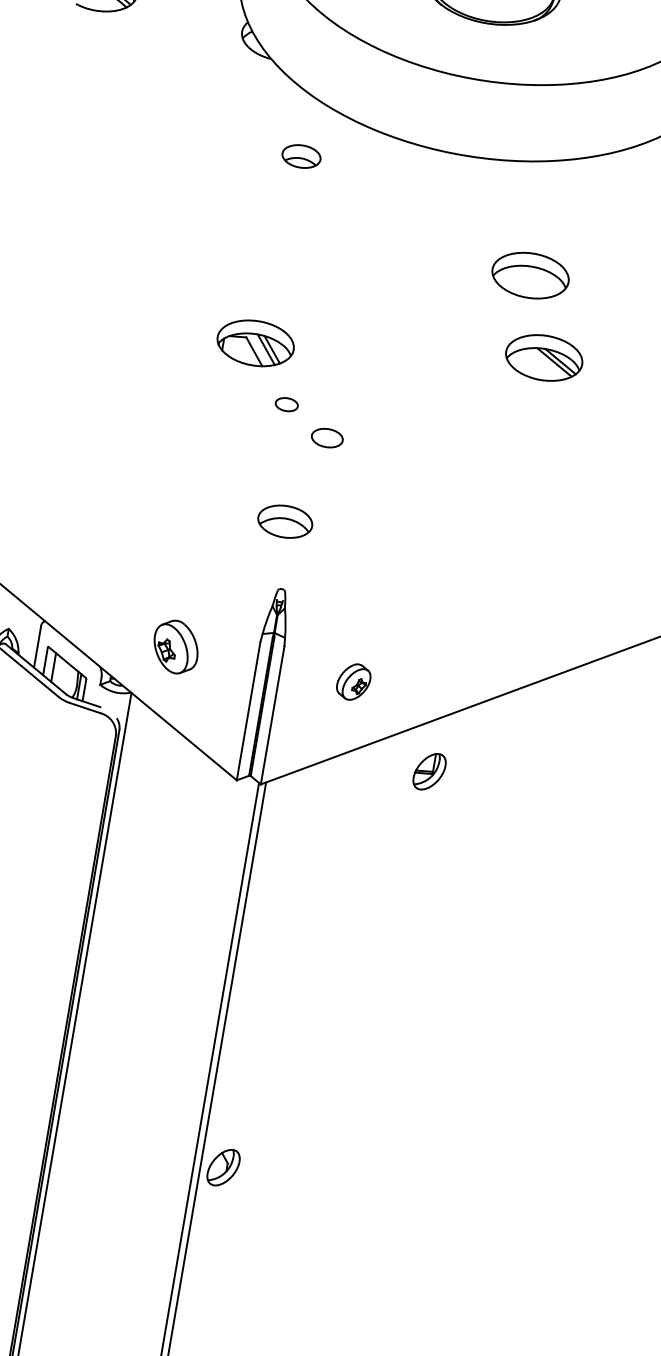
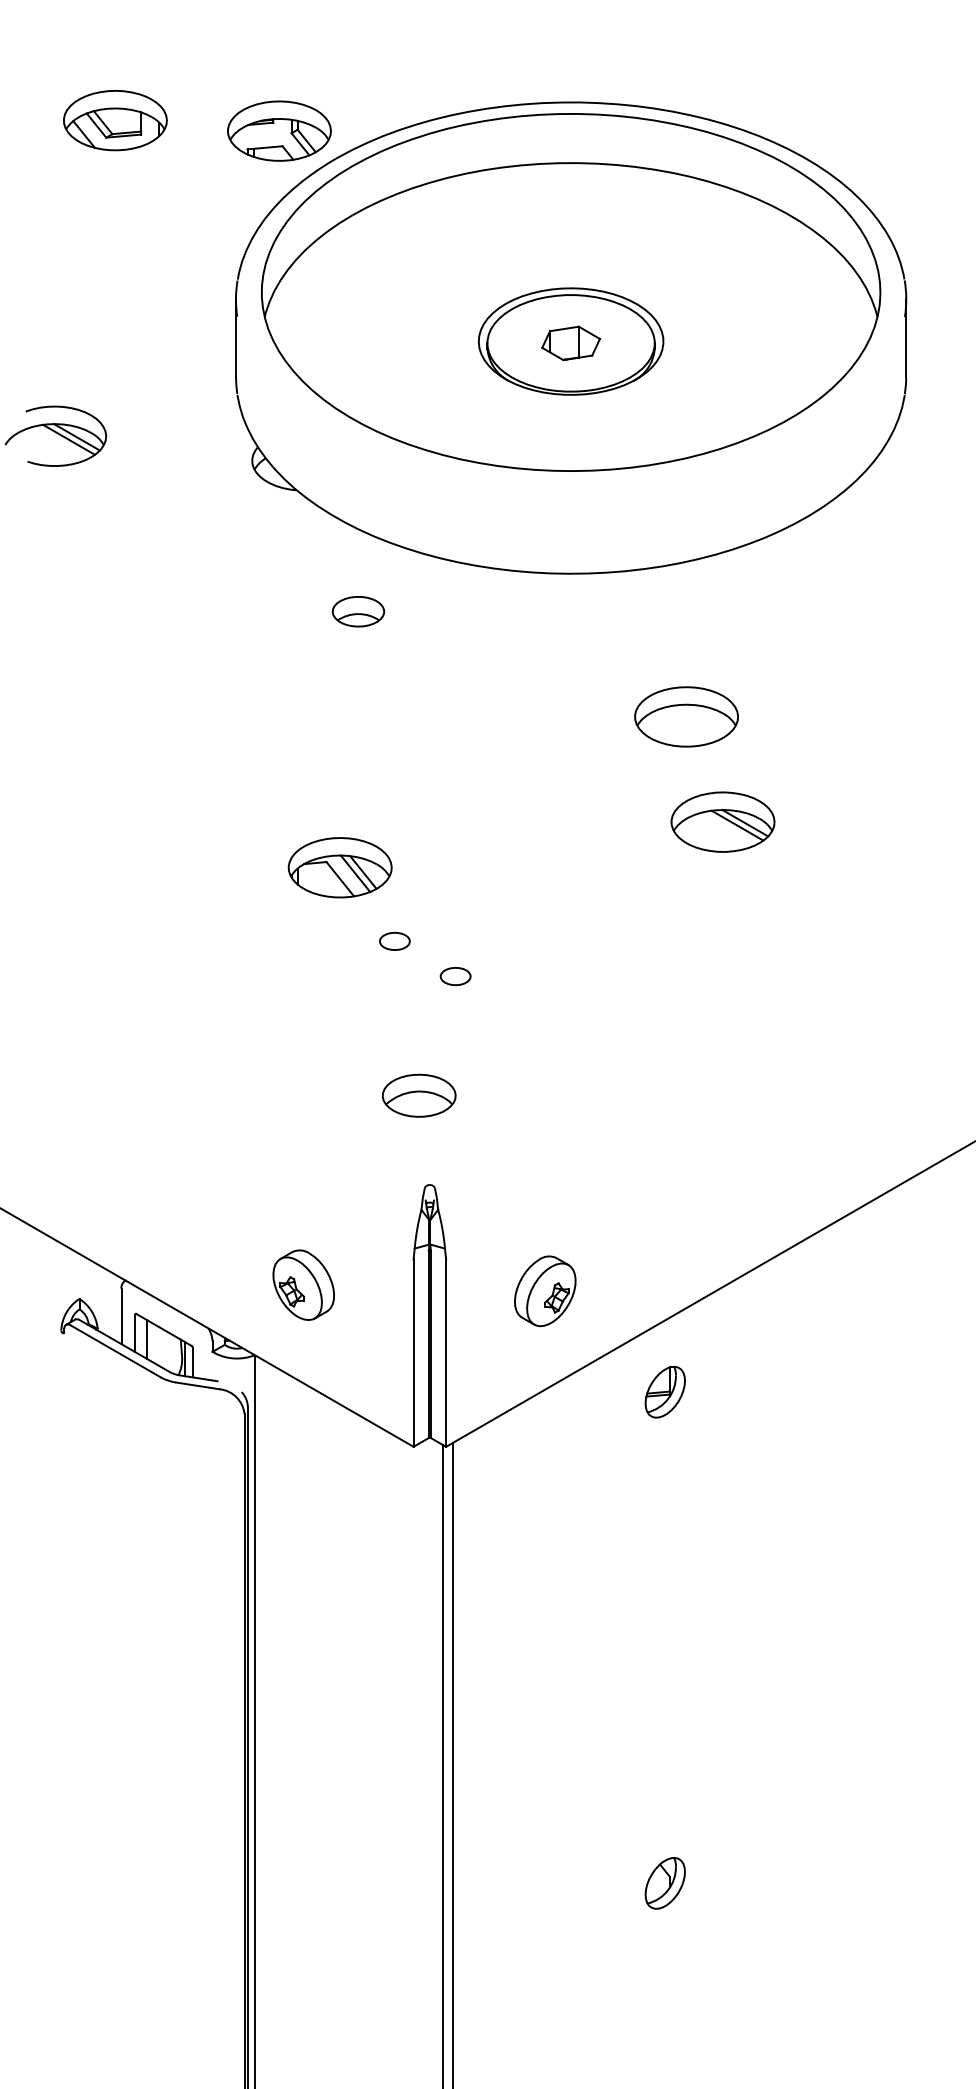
part: (327, 438) -> (455, 976), size x0.71
part: (353, 682) -> (545, 1291), size x1.43
part: (222, 1167) -> (664, 1883), moved

